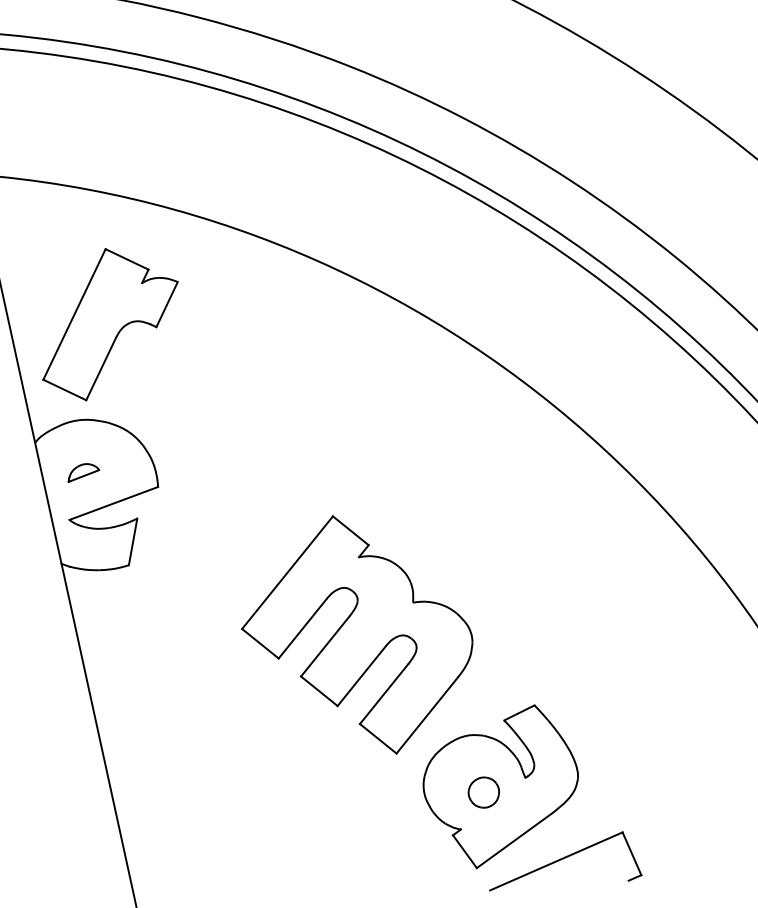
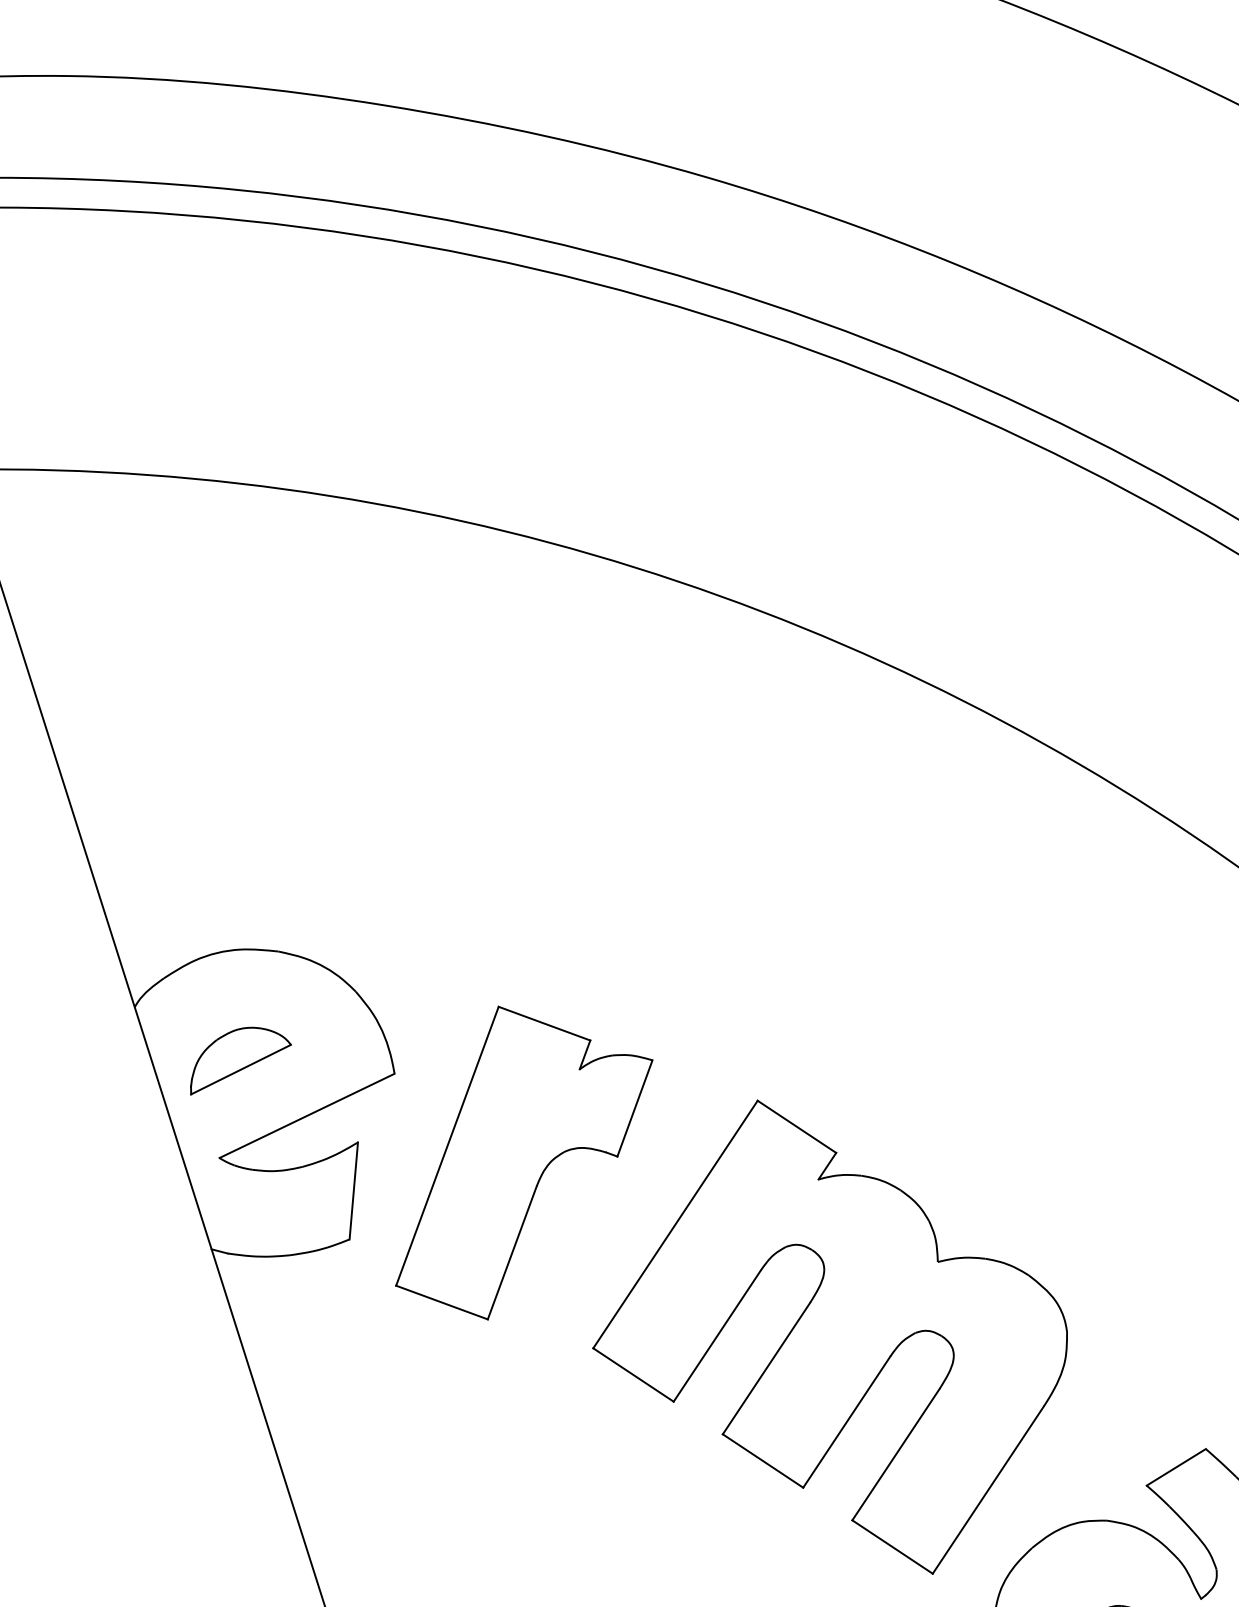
part: (110, 324) -> (522, 1159), moved
part: (83, 472) -> (239, 1058), size x1.67

